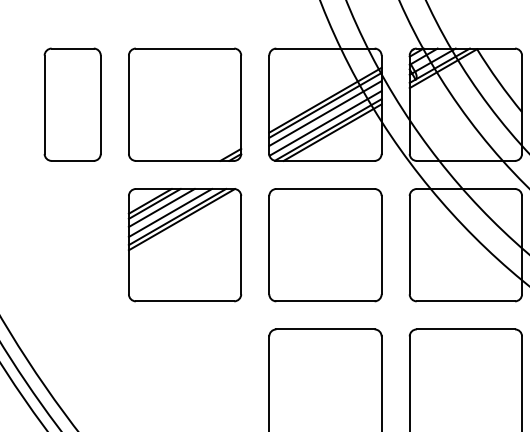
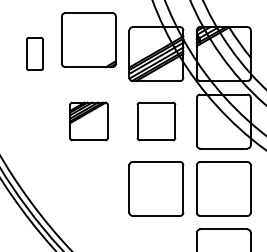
part: (71, 103) -> (34, 53), size x0.6
part: (184, 105) -> (88, 40), moved
part: (184, 245) -> (88, 121), size x0.7
part: (325, 245) -> (156, 121), size x0.7

